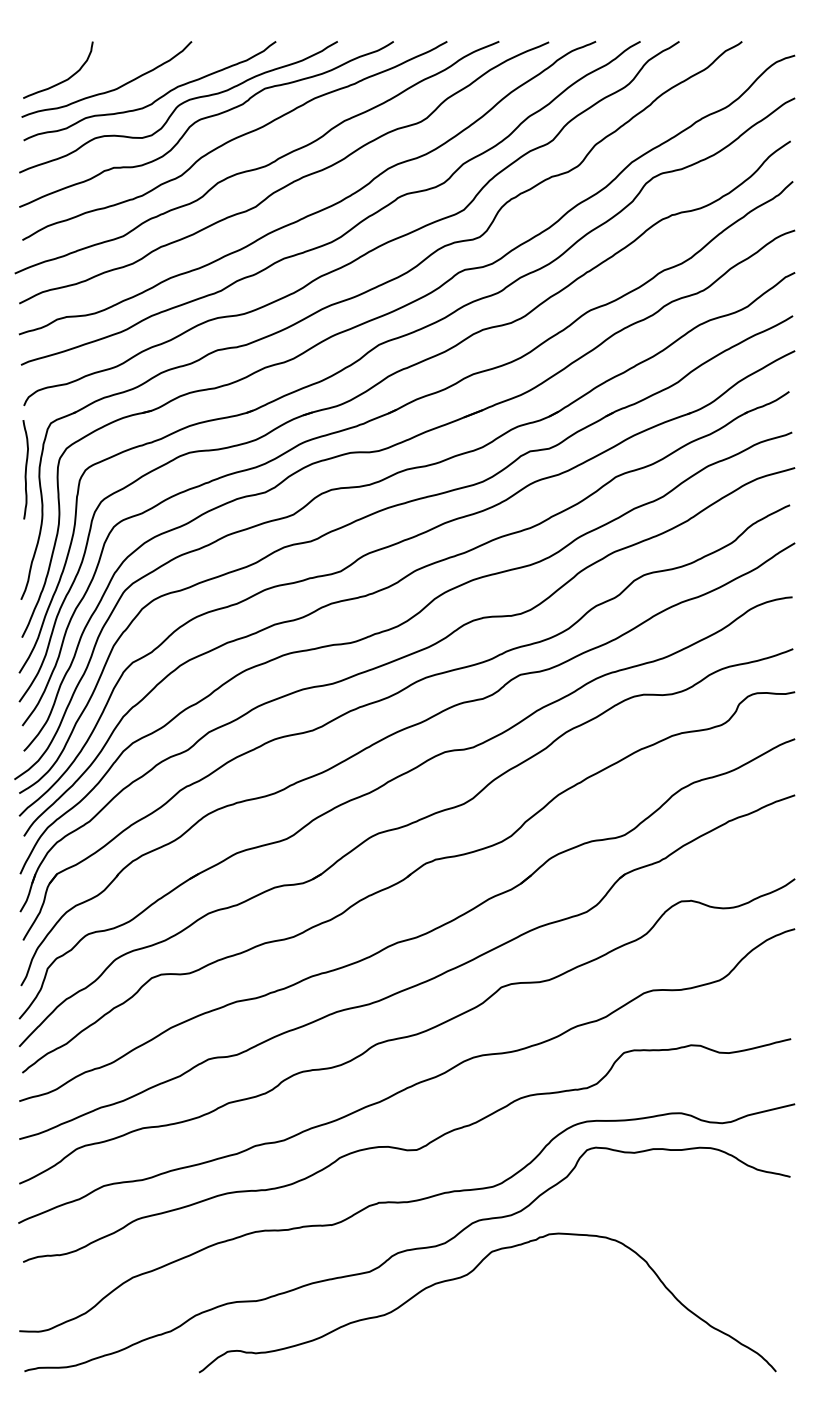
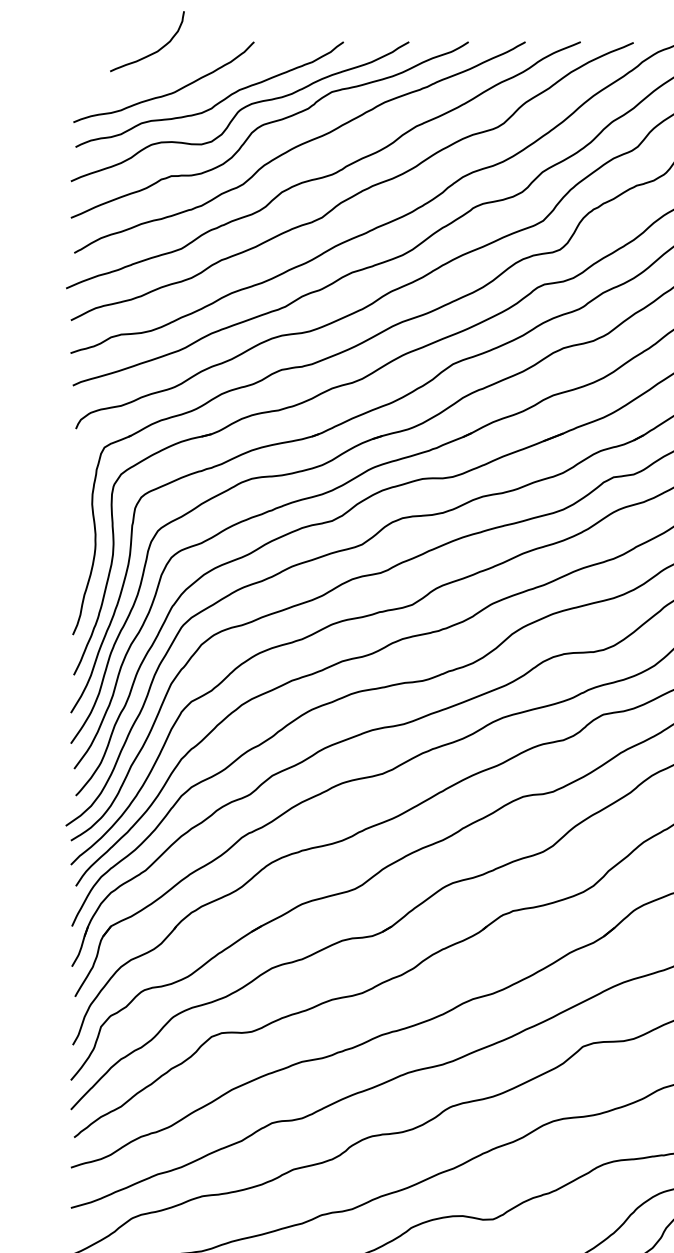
curve: (63, 80) -> (152, 52), moved
curve: (25, 469) -> (77, 496), removed

